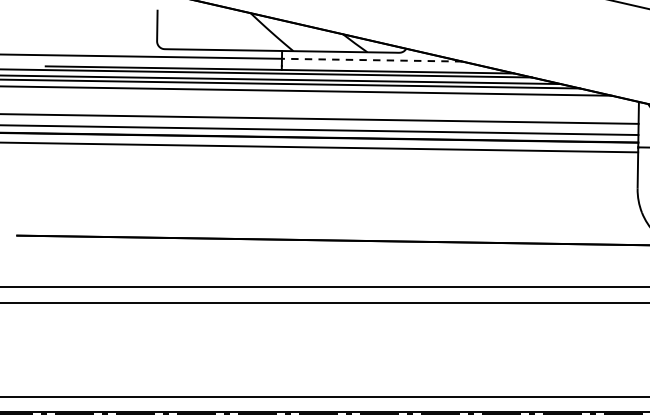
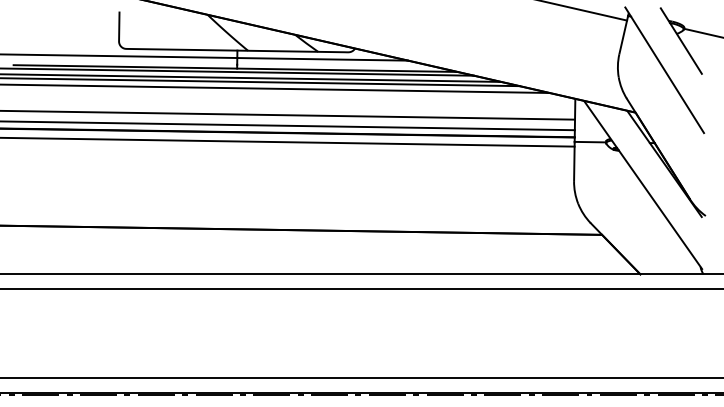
line: (371, 60) -> (322, 59), dashed -> solid

